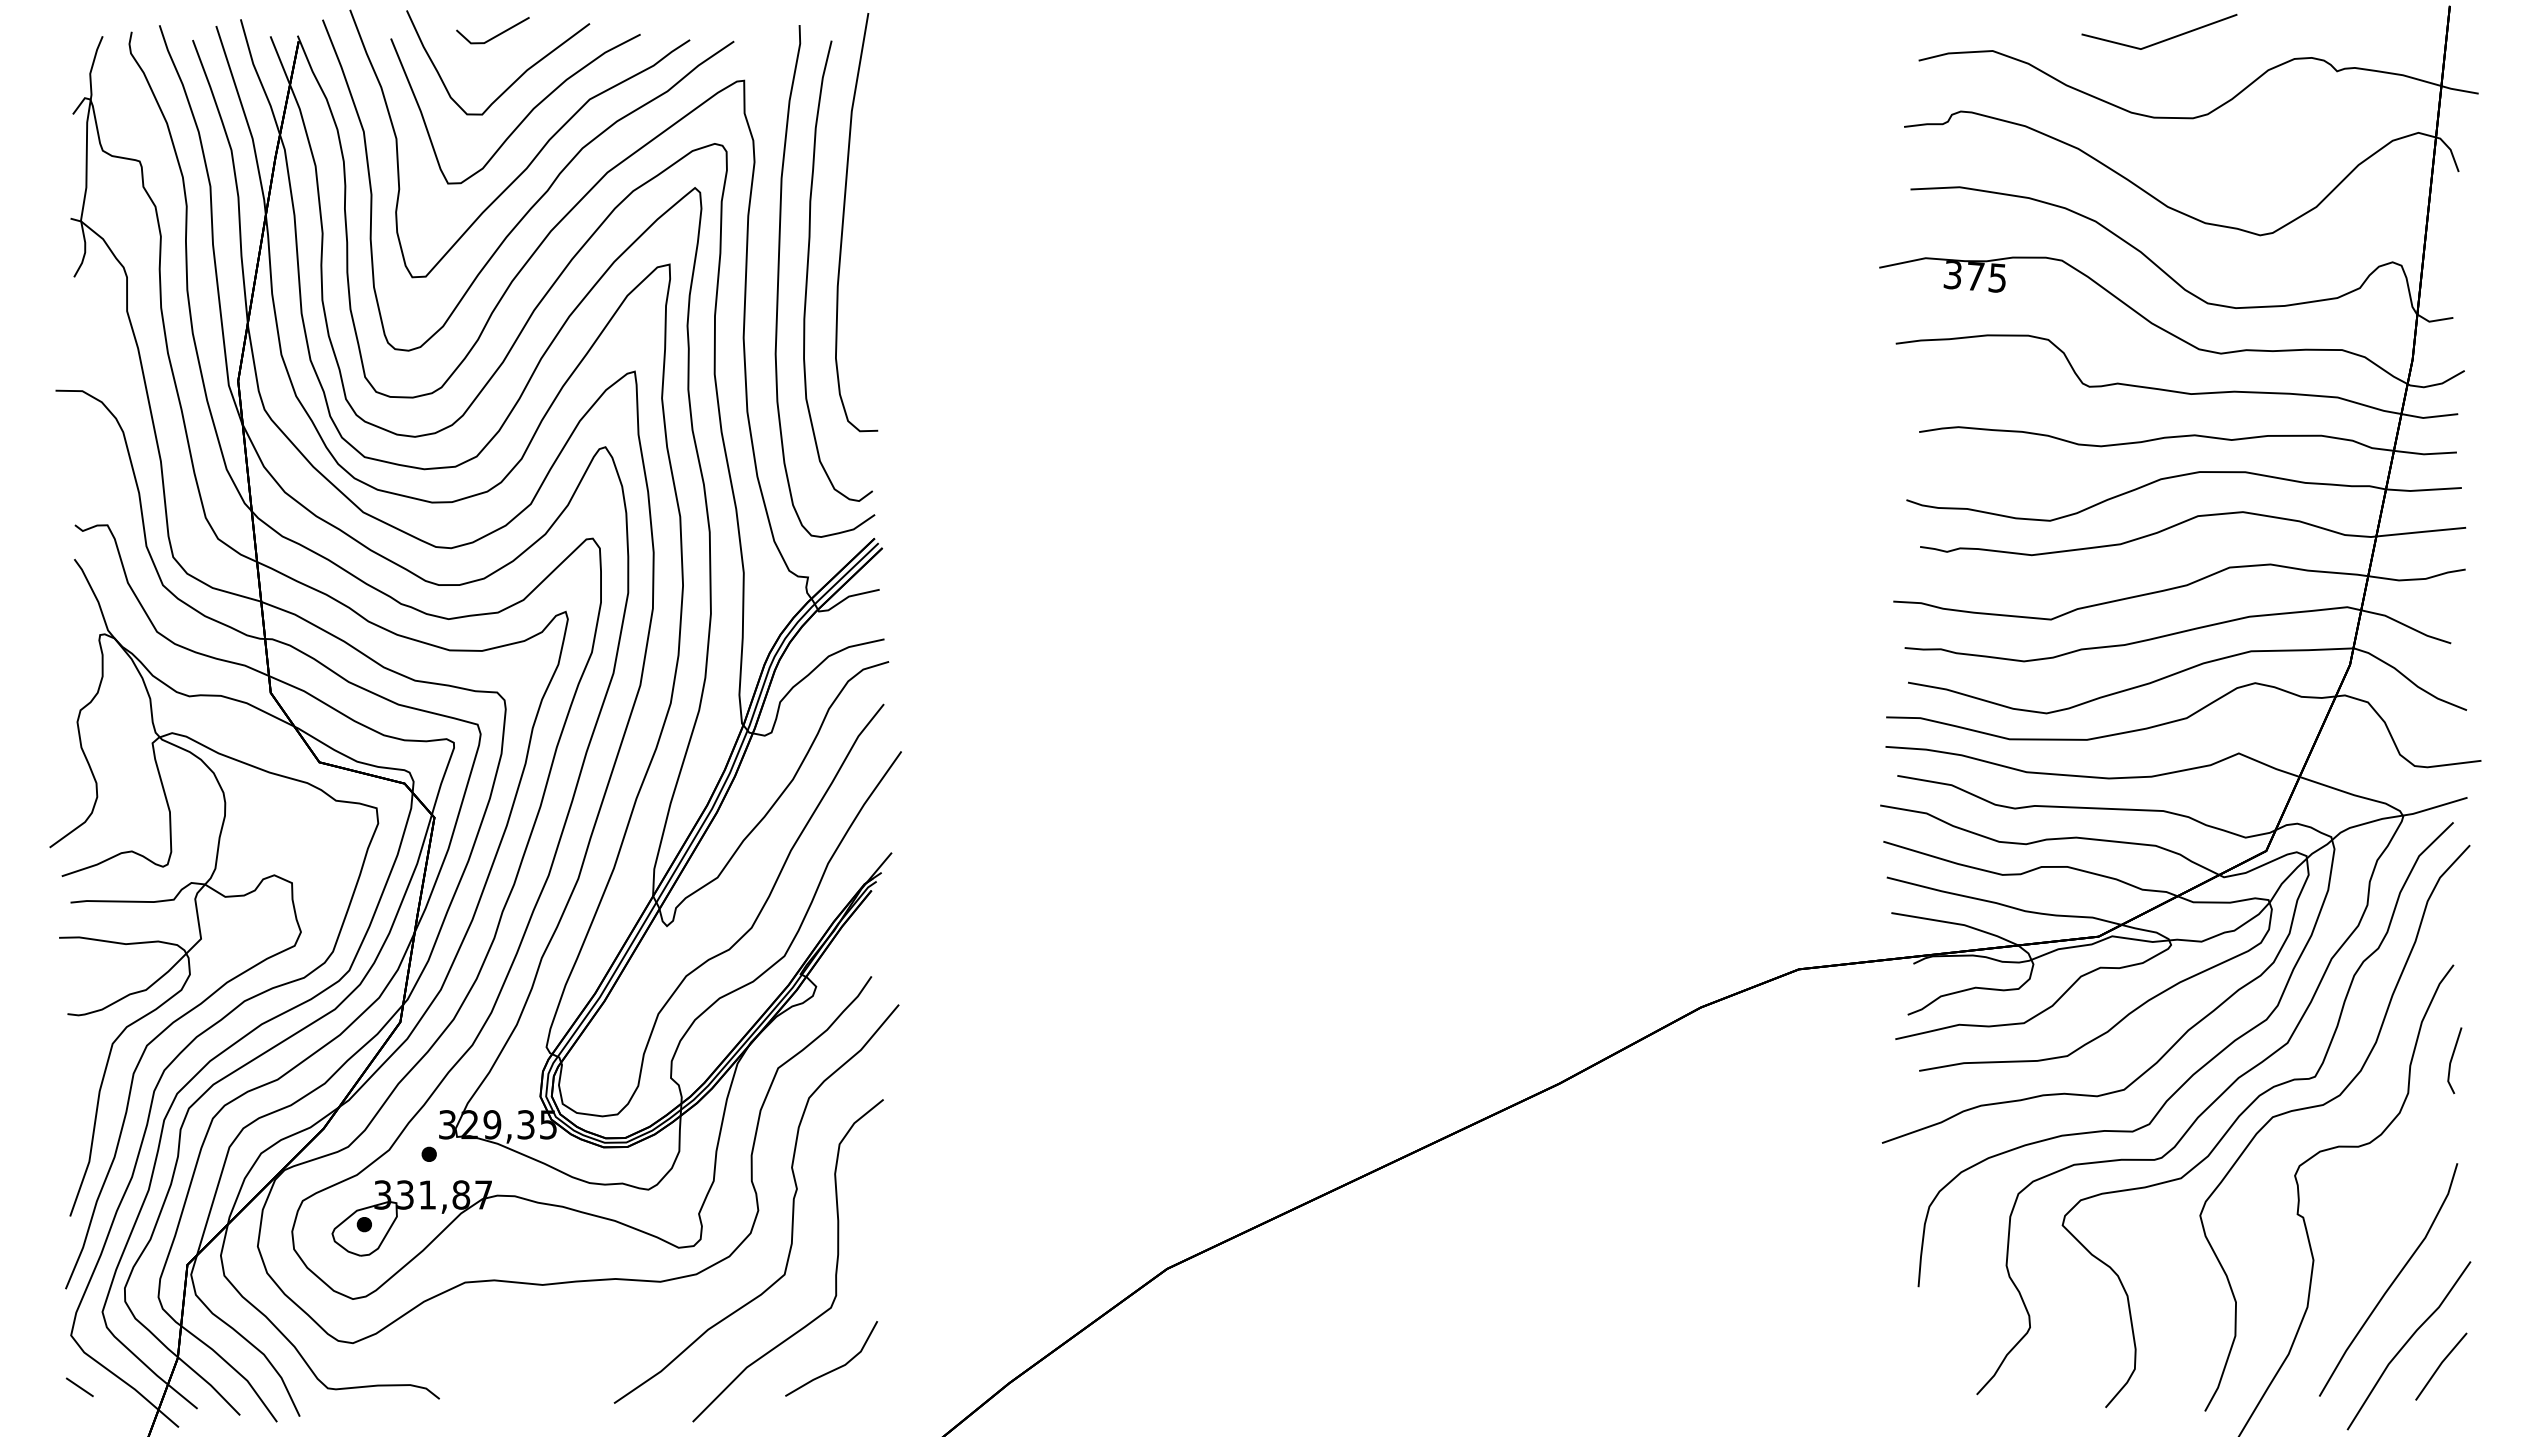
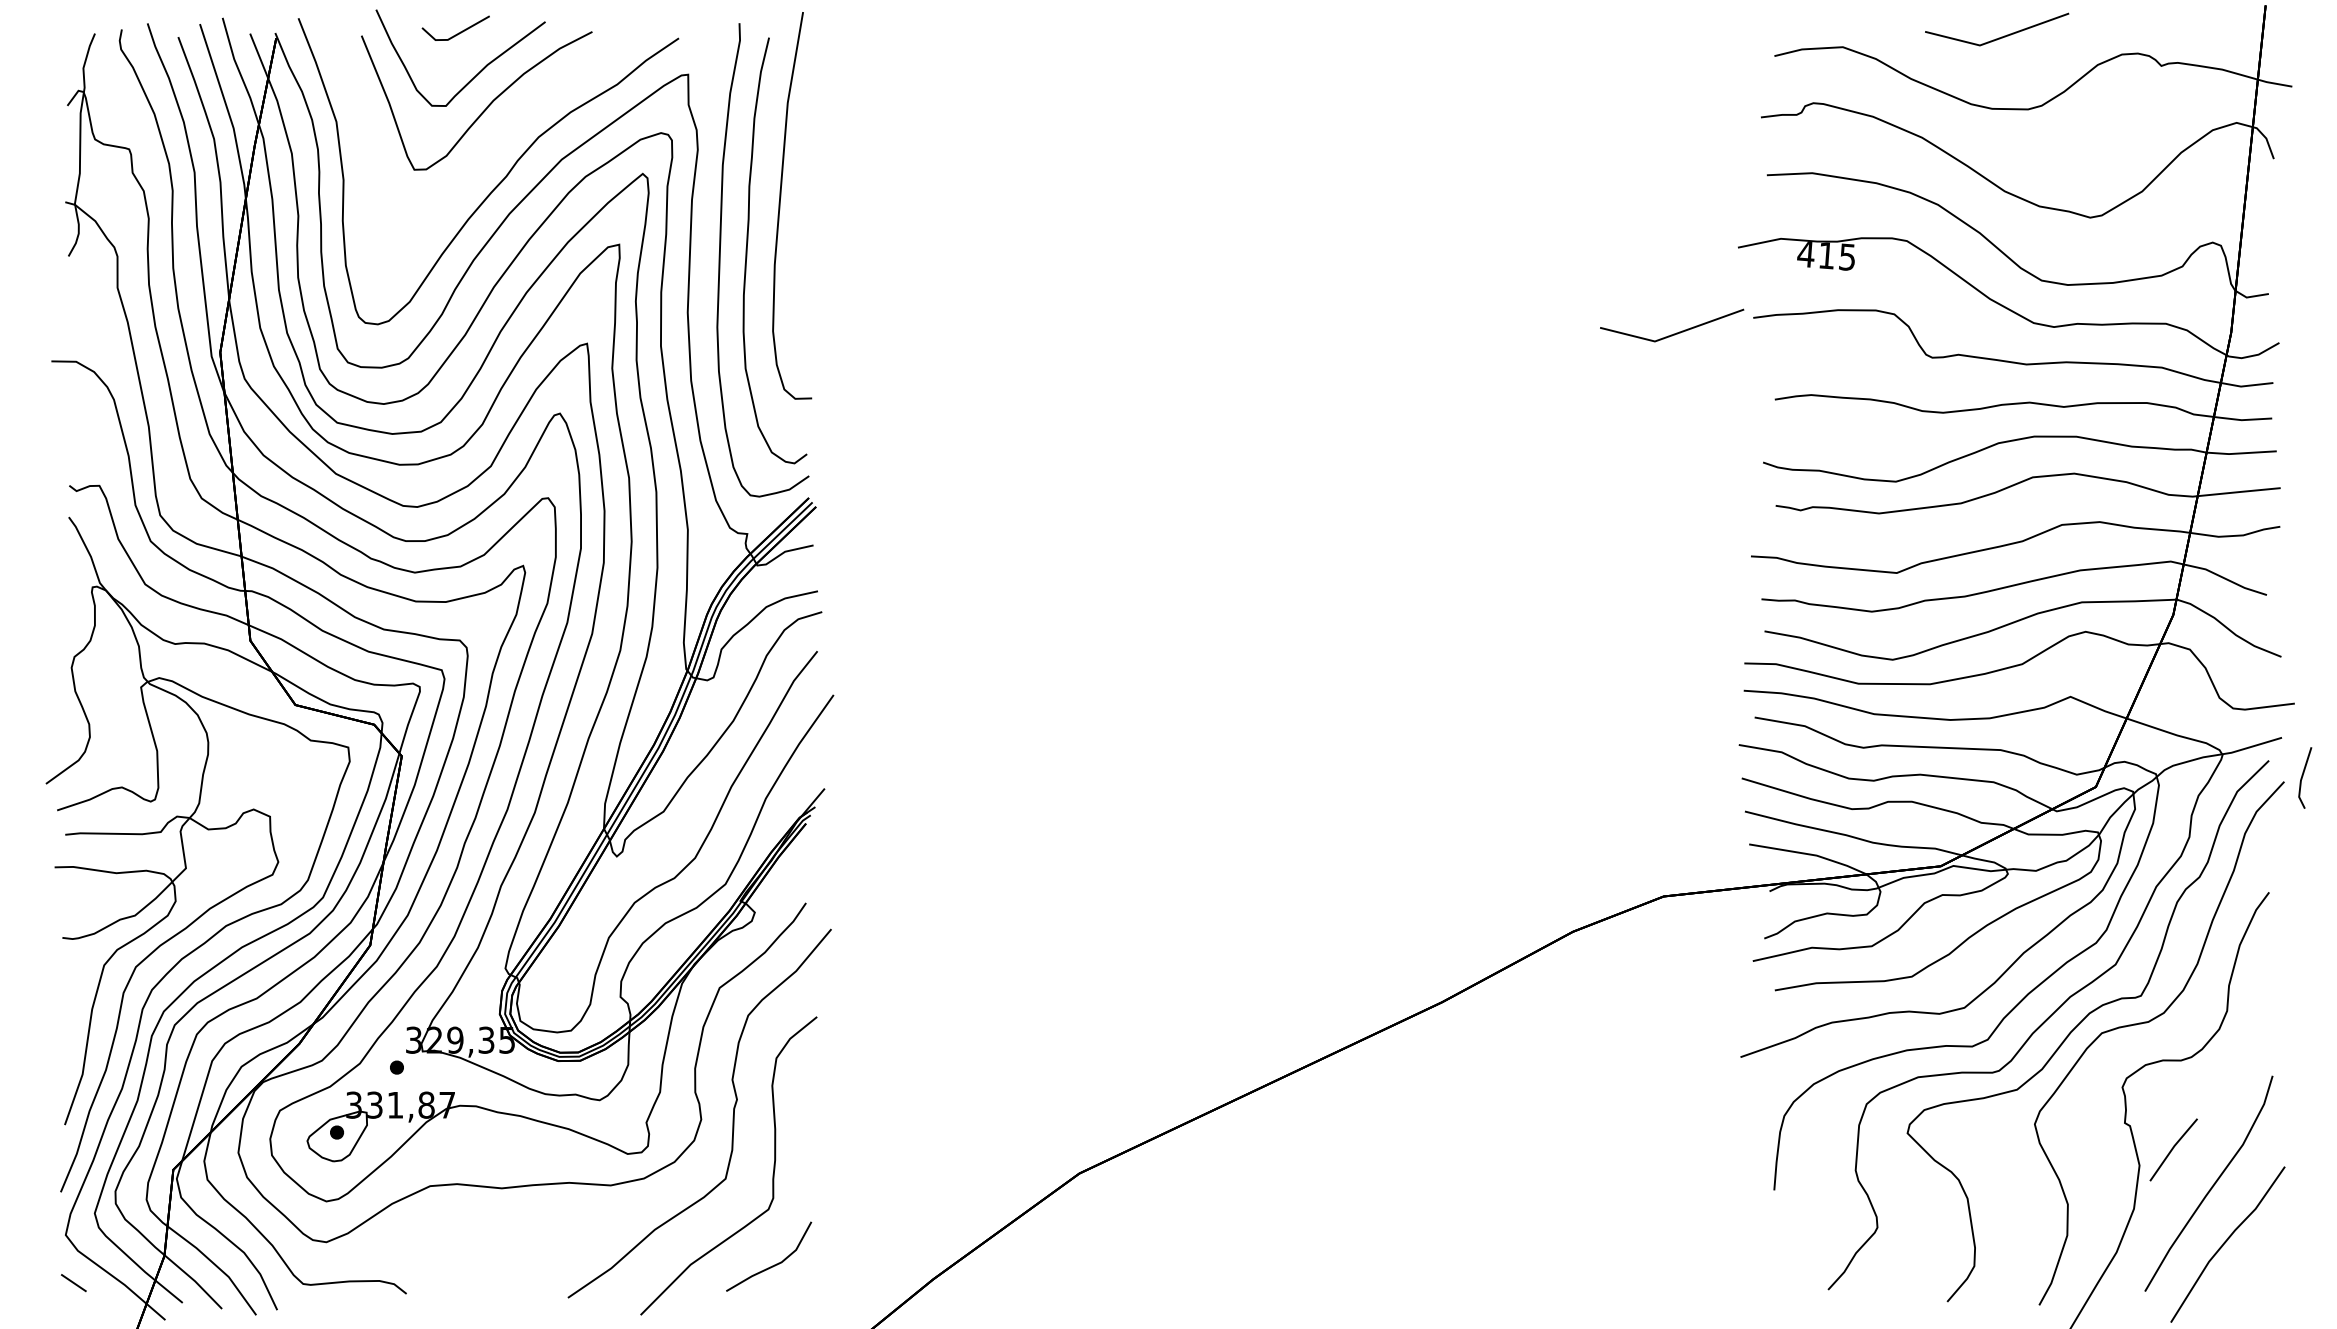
curve: (534, 156) -> (494, 144), removed
text: (1964, 276) -> (1816, 255), 375 -> 415
line: (1812, 359) -> (1676, 332), added
line: (2452, 1059) -> (2303, 776), moved
line: (2441, 1366) -> (2173, 1149), moved

